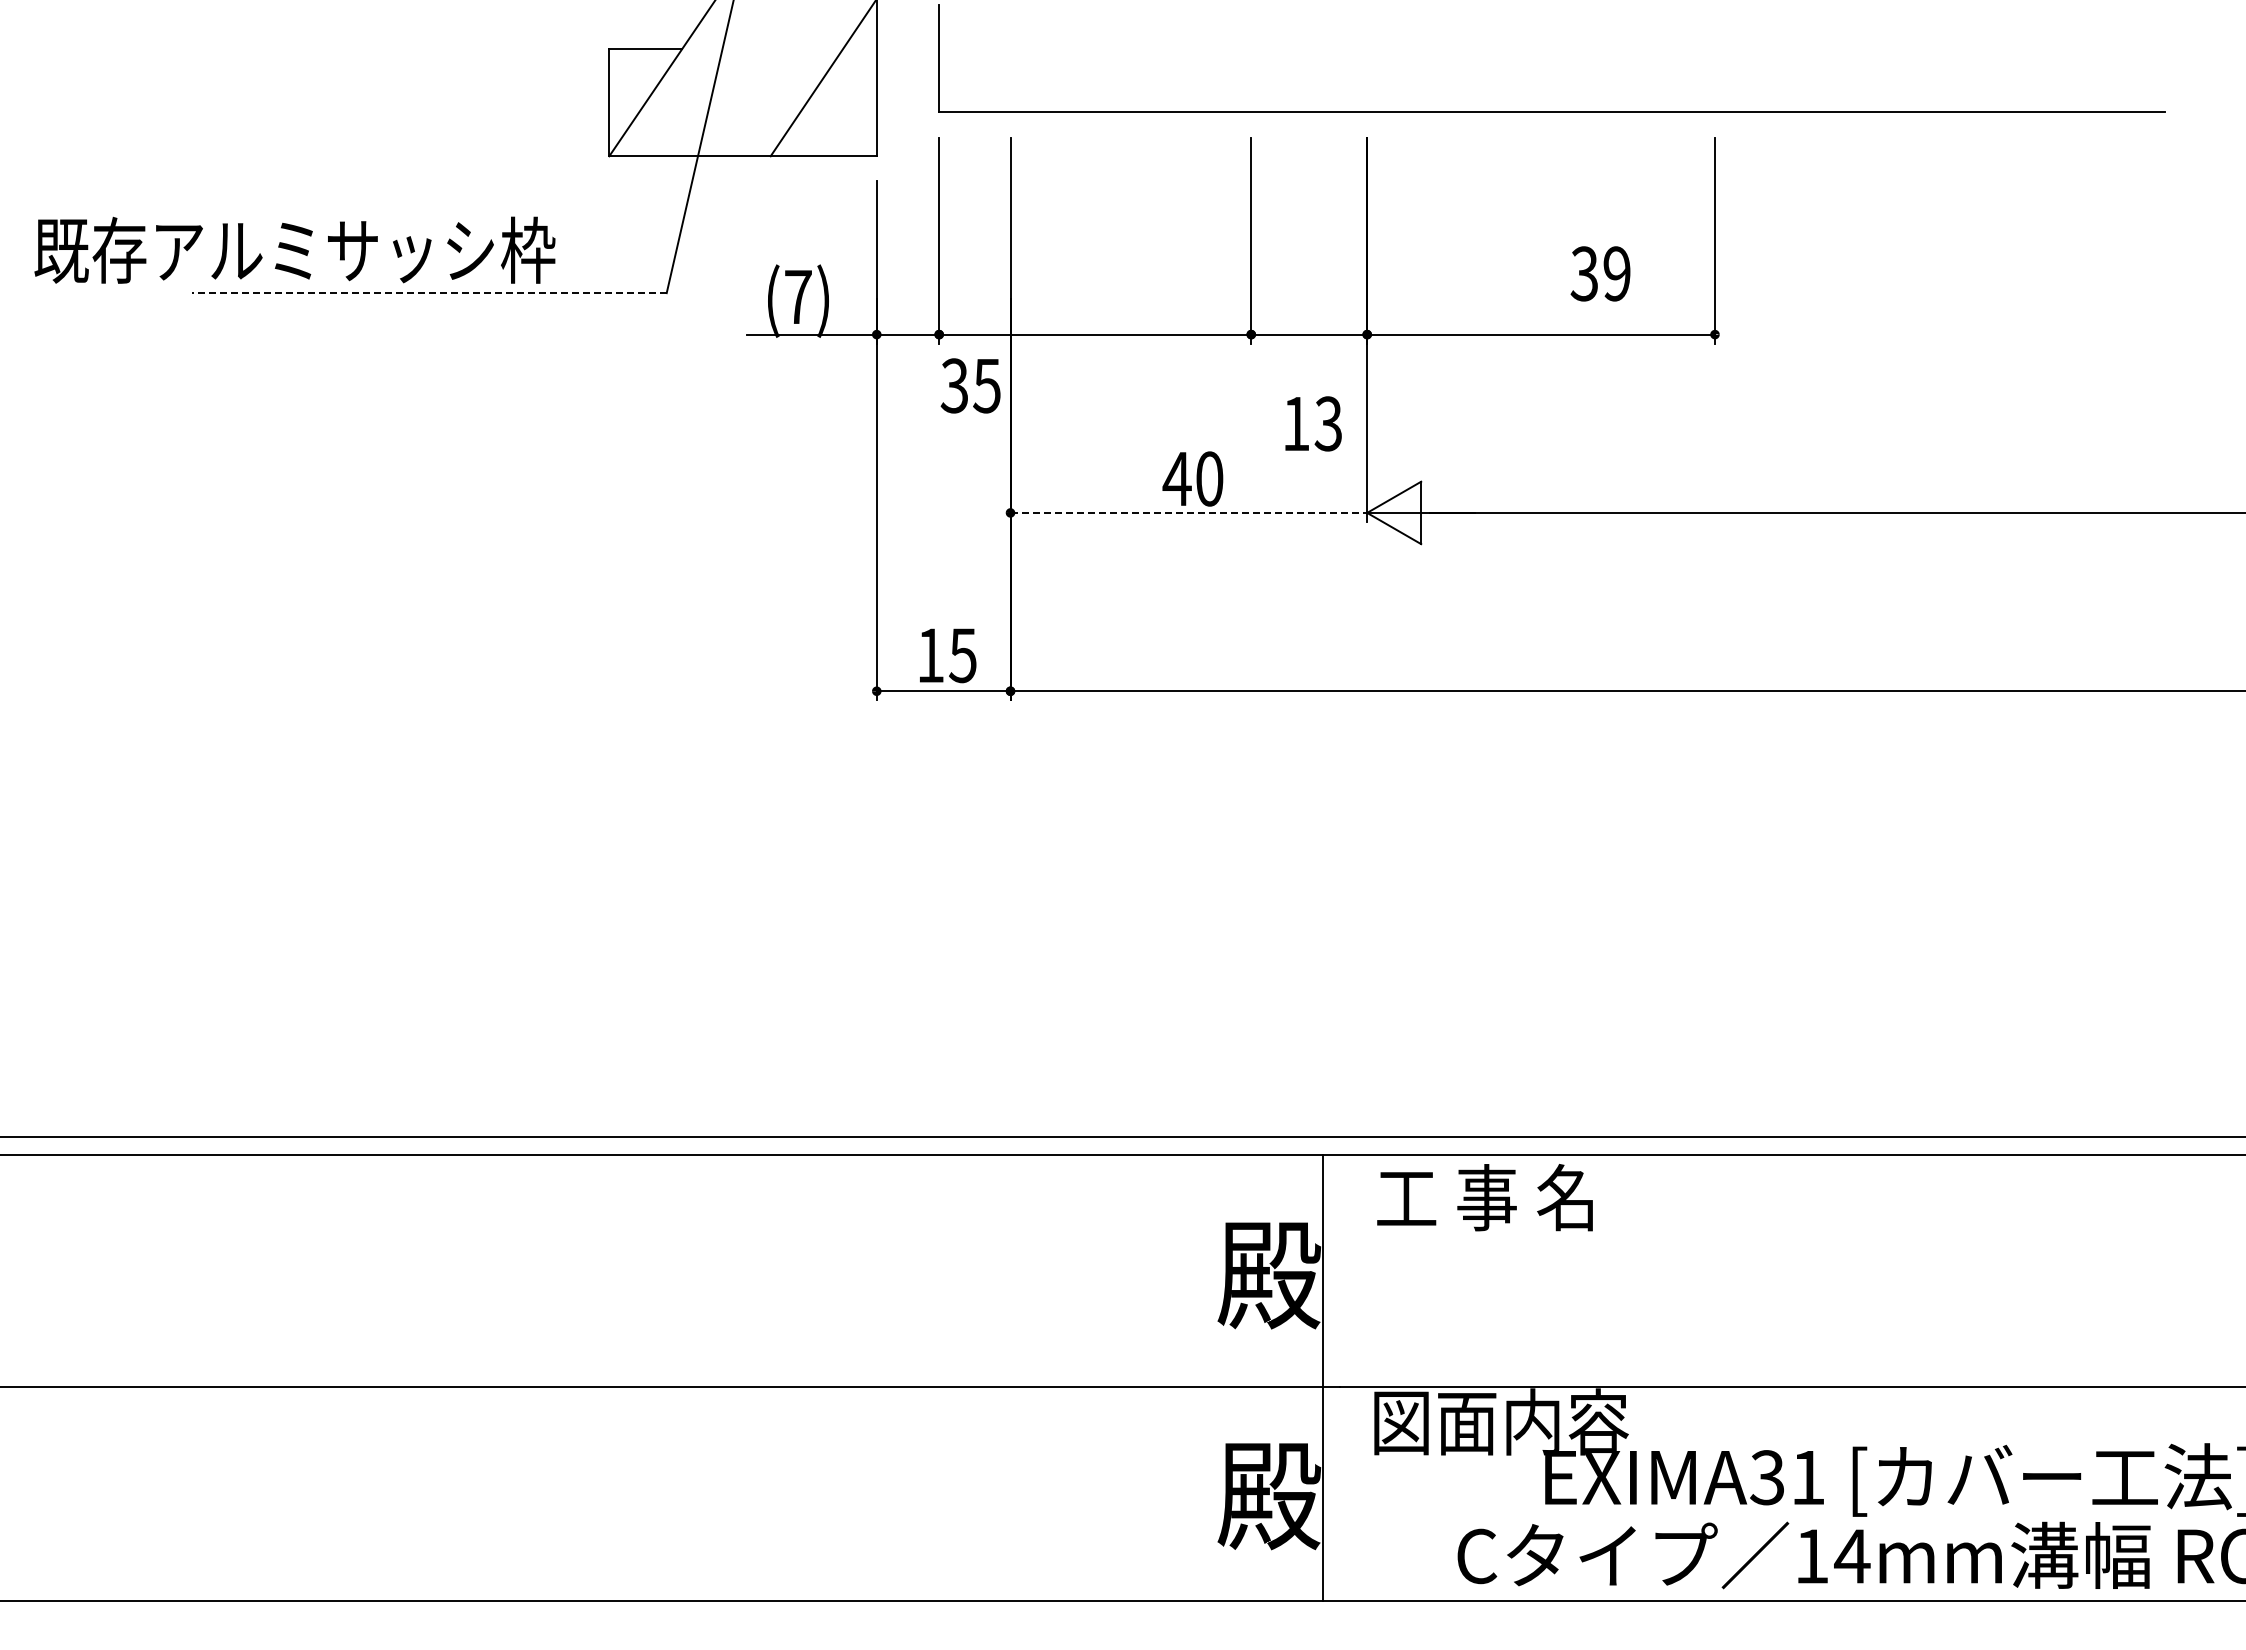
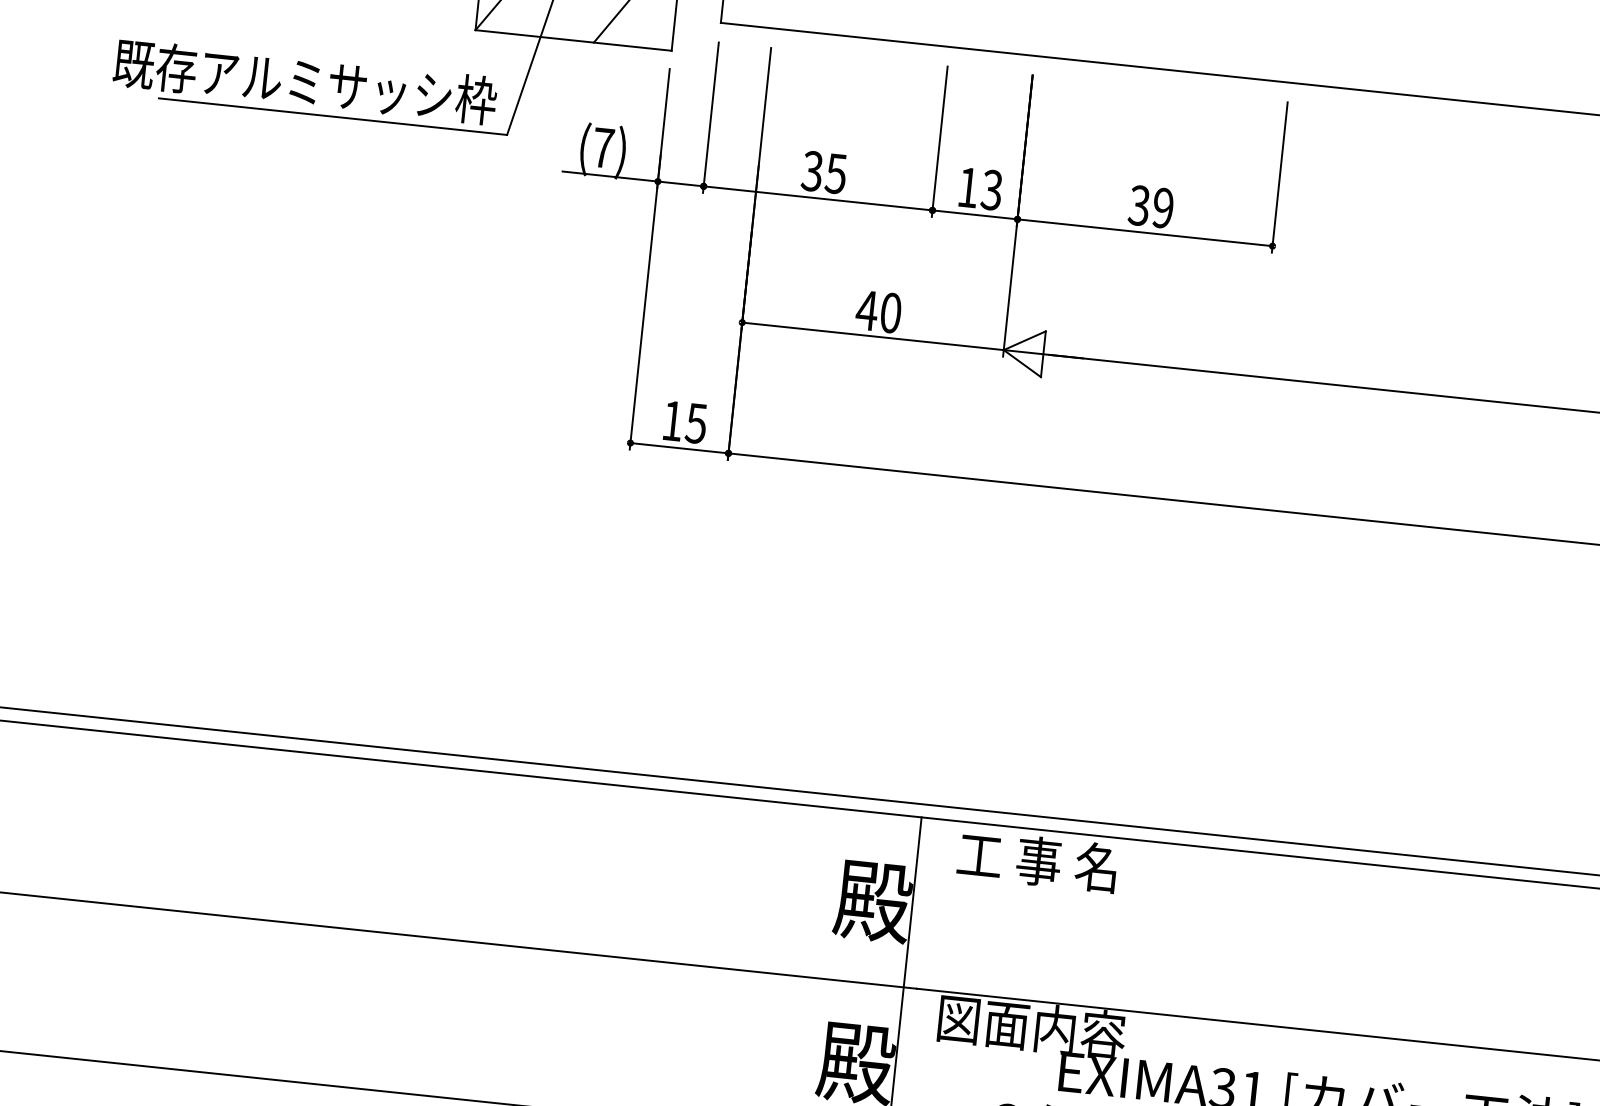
text: (294, 249) -> (304, 81), moved
text: (1600, 273) -> (1151, 206), moved
line: (428, 293) -> (332, 116), dashed -> solid
text: (970, 385) -> (824, 172), moved
text: (1313, 423) -> (980, 188), moved
line: (1189, 512) -> (873, 336), dashed -> solid

